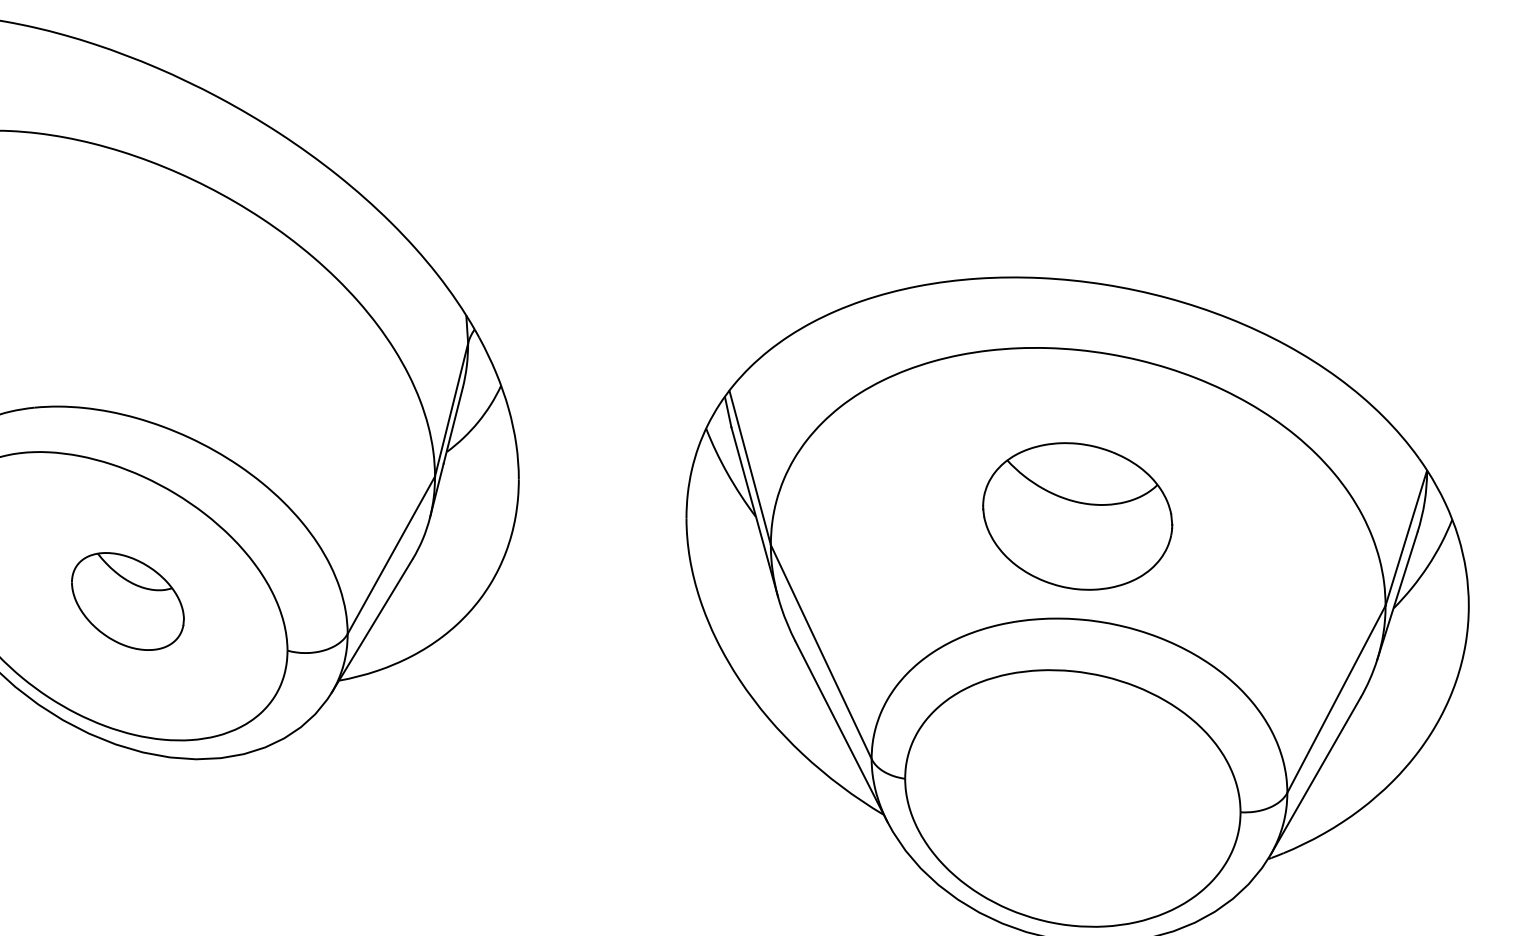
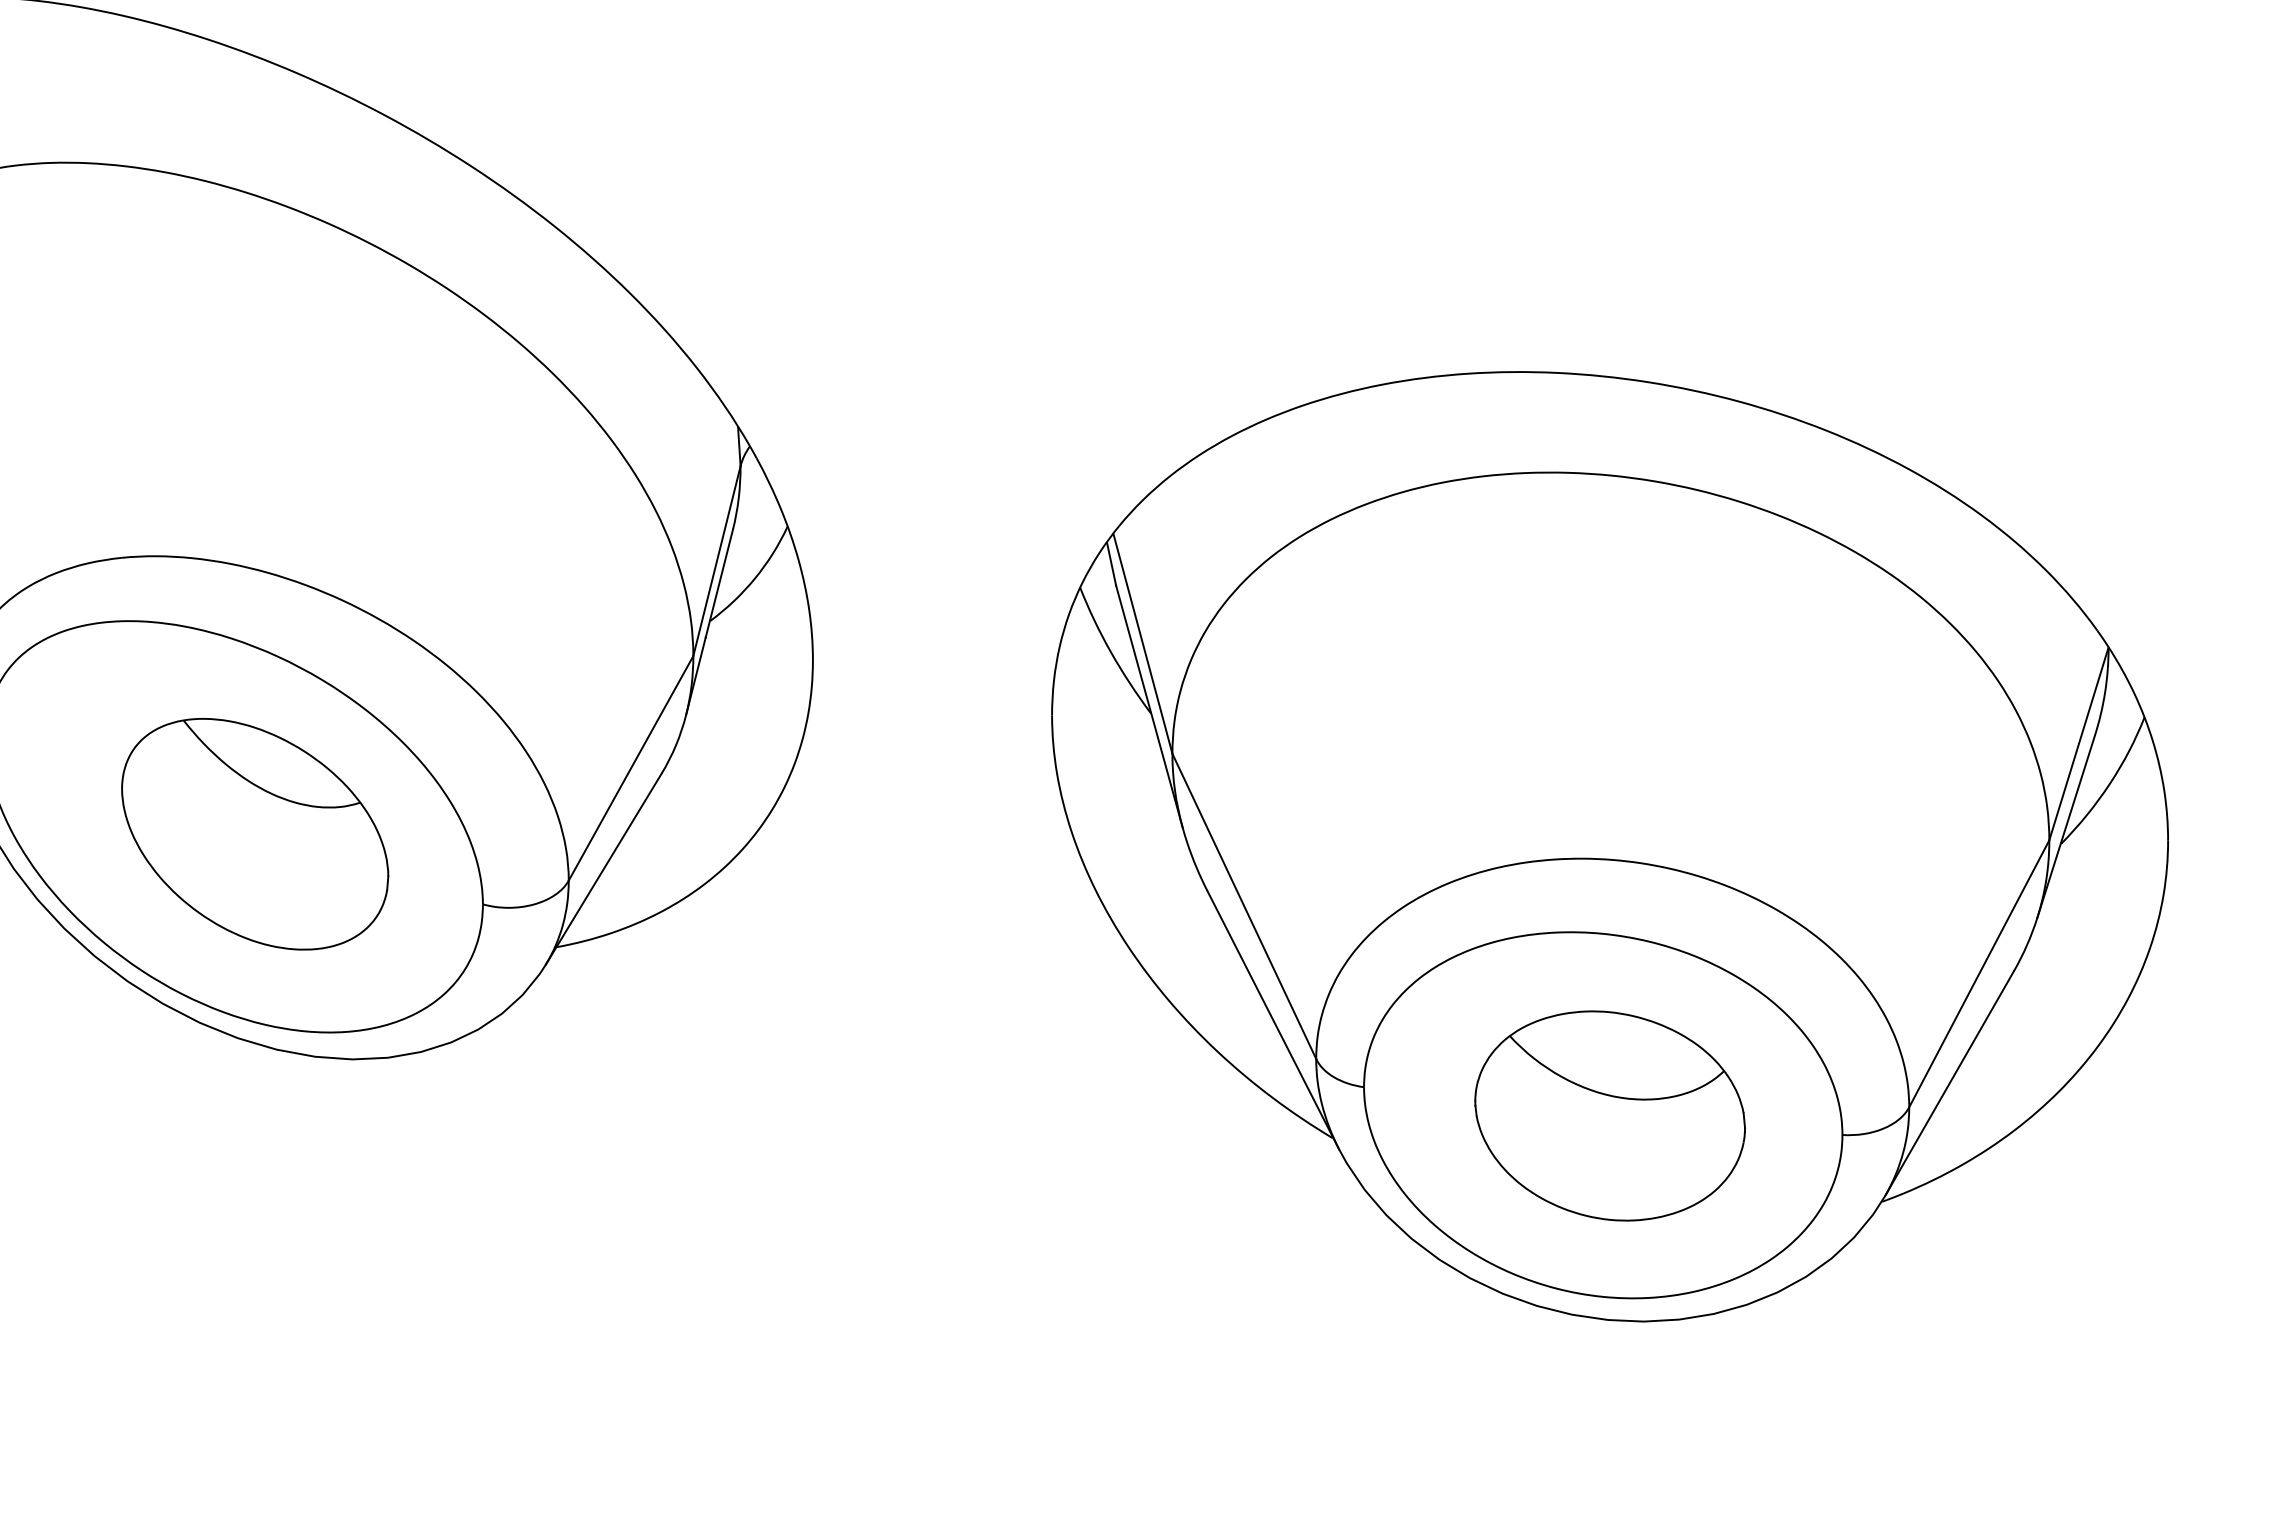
part: (1077, 516) -> (1609, 1115), moved
part: (128, 601) -> (255, 834), size x1.67

